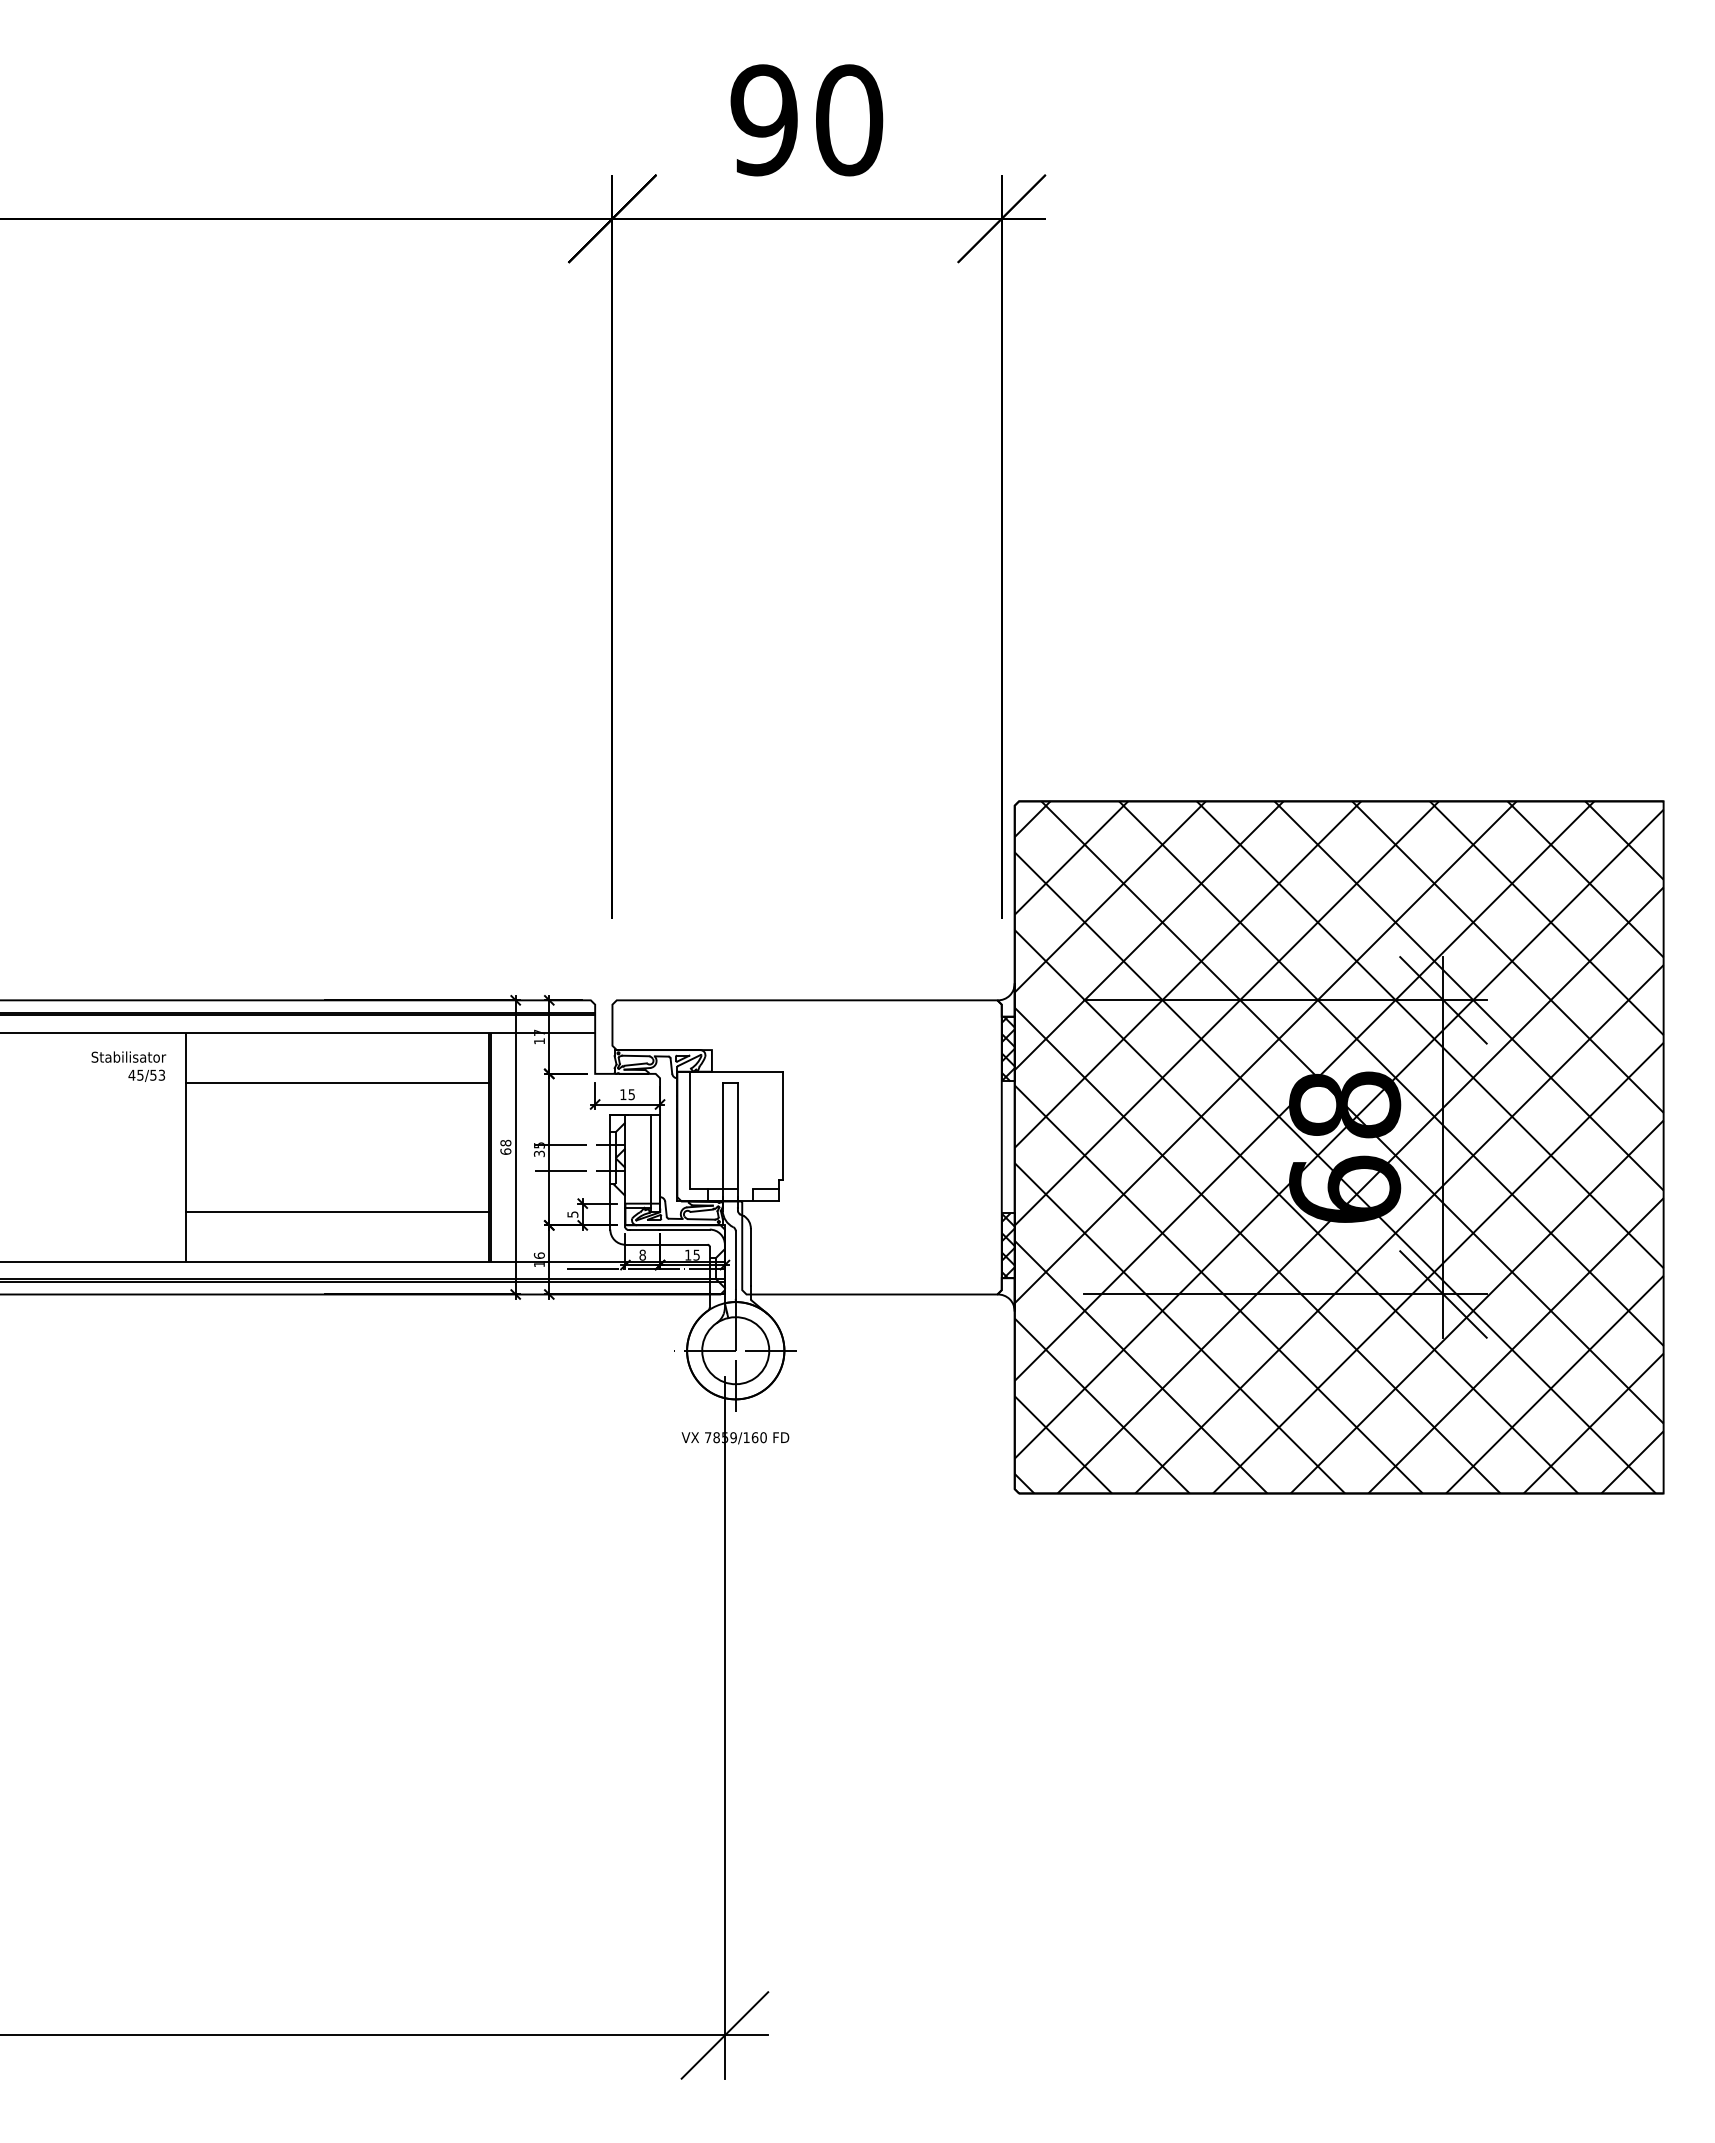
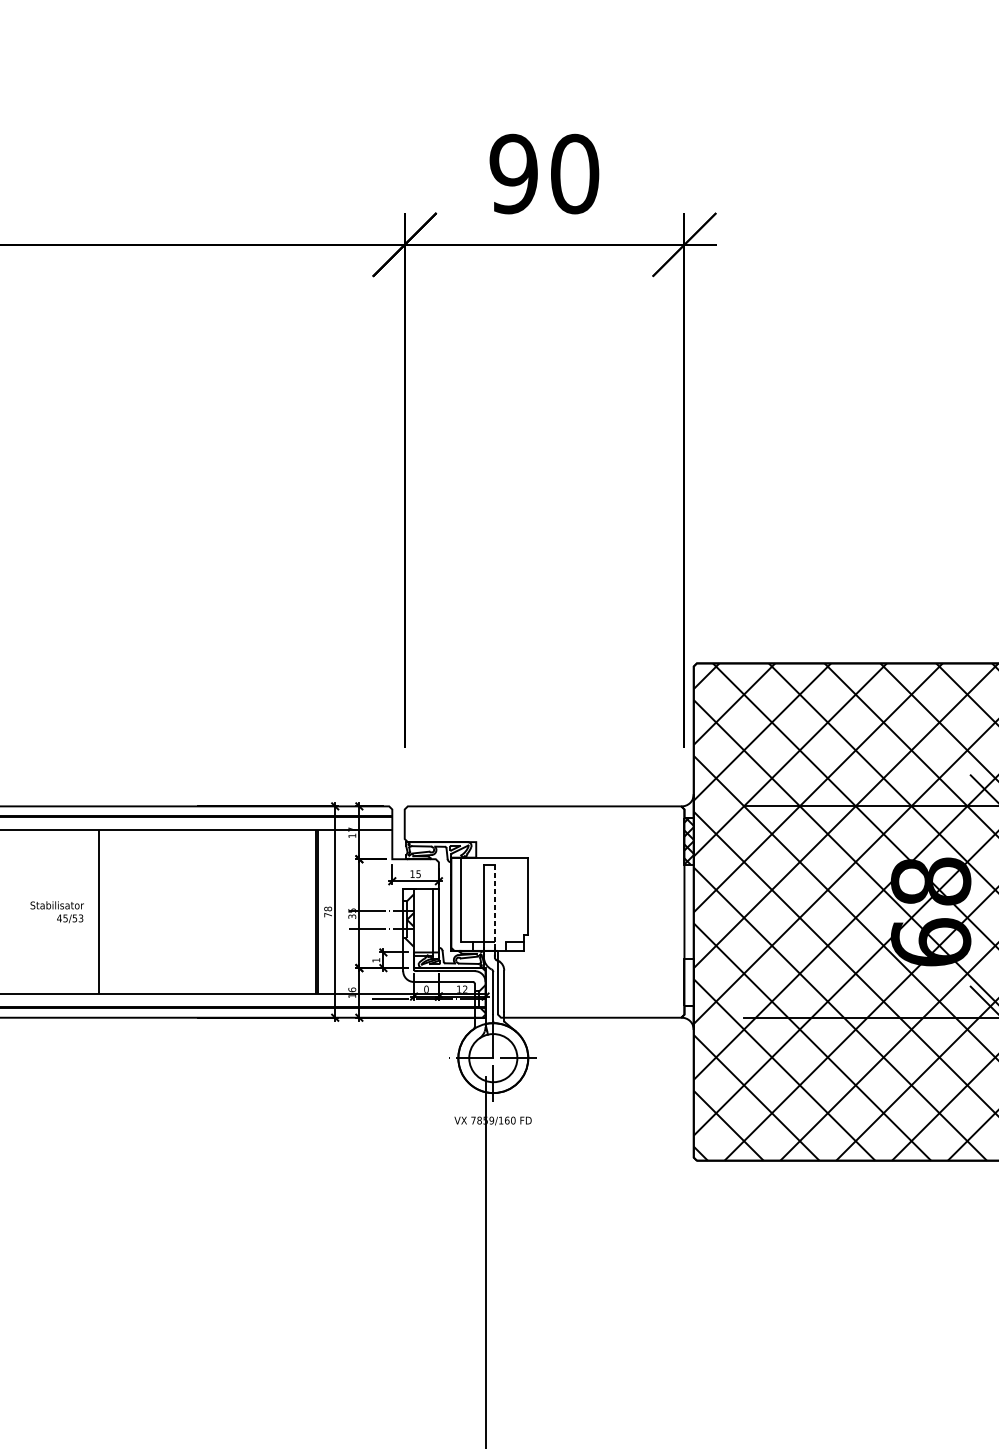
text: (128, 1066) -> (57, 912), moved
line: (337, 1082) -> (207, 865), removed
line: (737, 1142) -> (494, 908), solid -> dashed
text: (505, 1151) -> (327, 914), 68 -> 78
line: (337, 1212) -> (207, 958), removed
text: (572, 1214) -> (376, 960), 5 -> 1
hatch: (1007, 1245) -> (688, 982), removed
text: (696, 1254) -> (465, 989), 15 -> 12
text: (642, 1255) -> (426, 989), 8 -> 0

